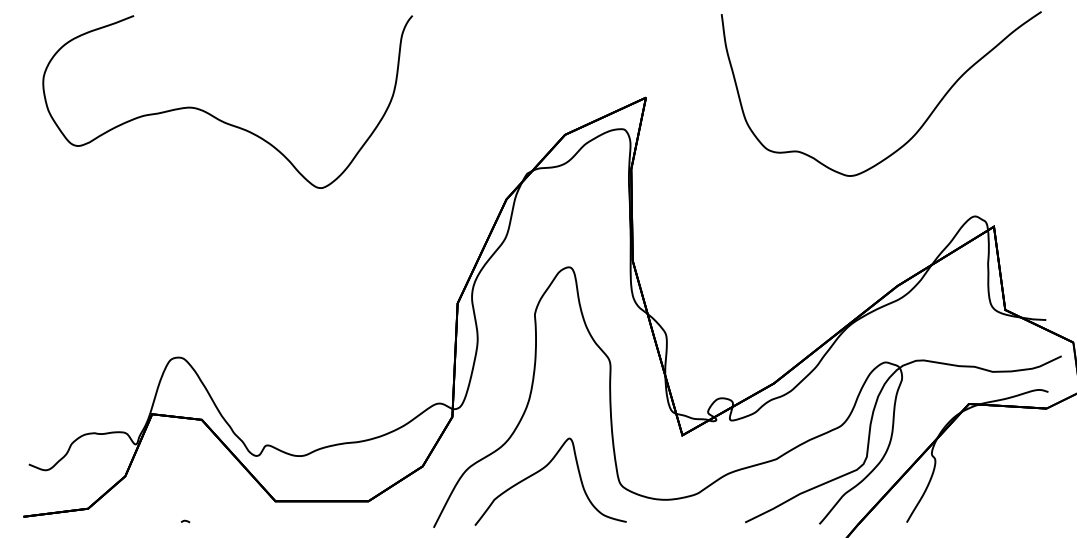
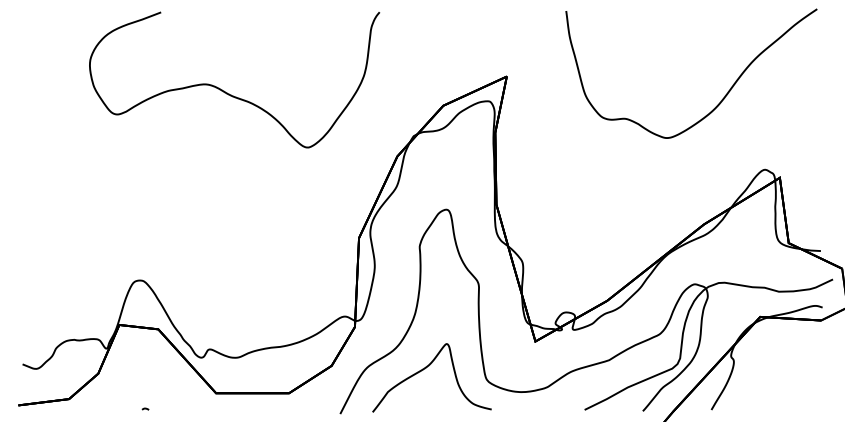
curve: (218, 117) -> (227, 92), moved

